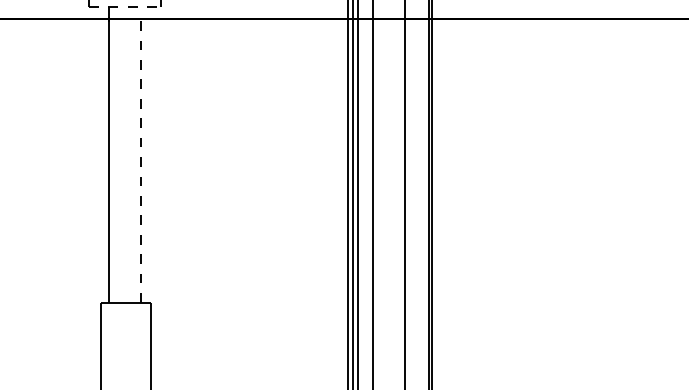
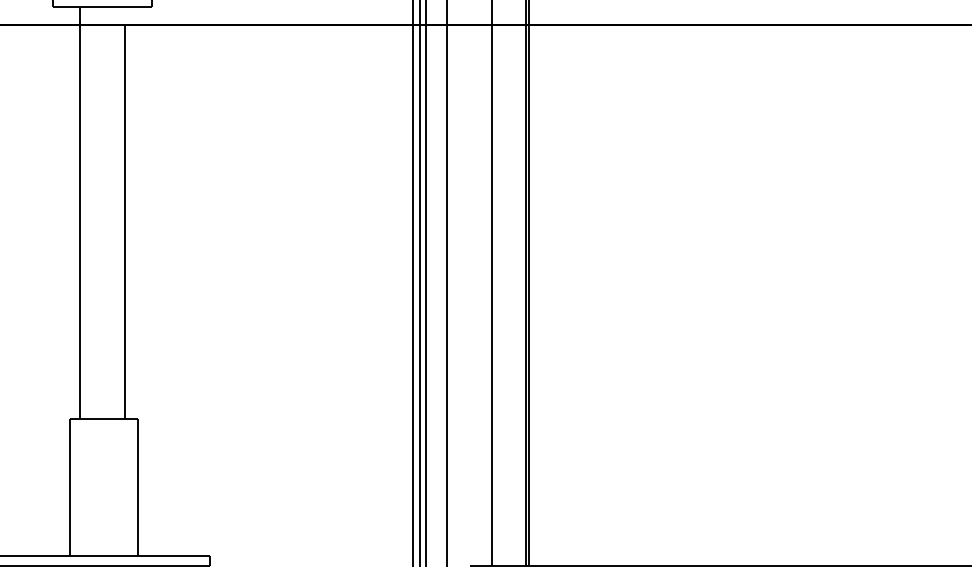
line: (124, 6) -> (102, 7), dashed -> solid
line: (140, 160) -> (124, 221), dashed -> solid

